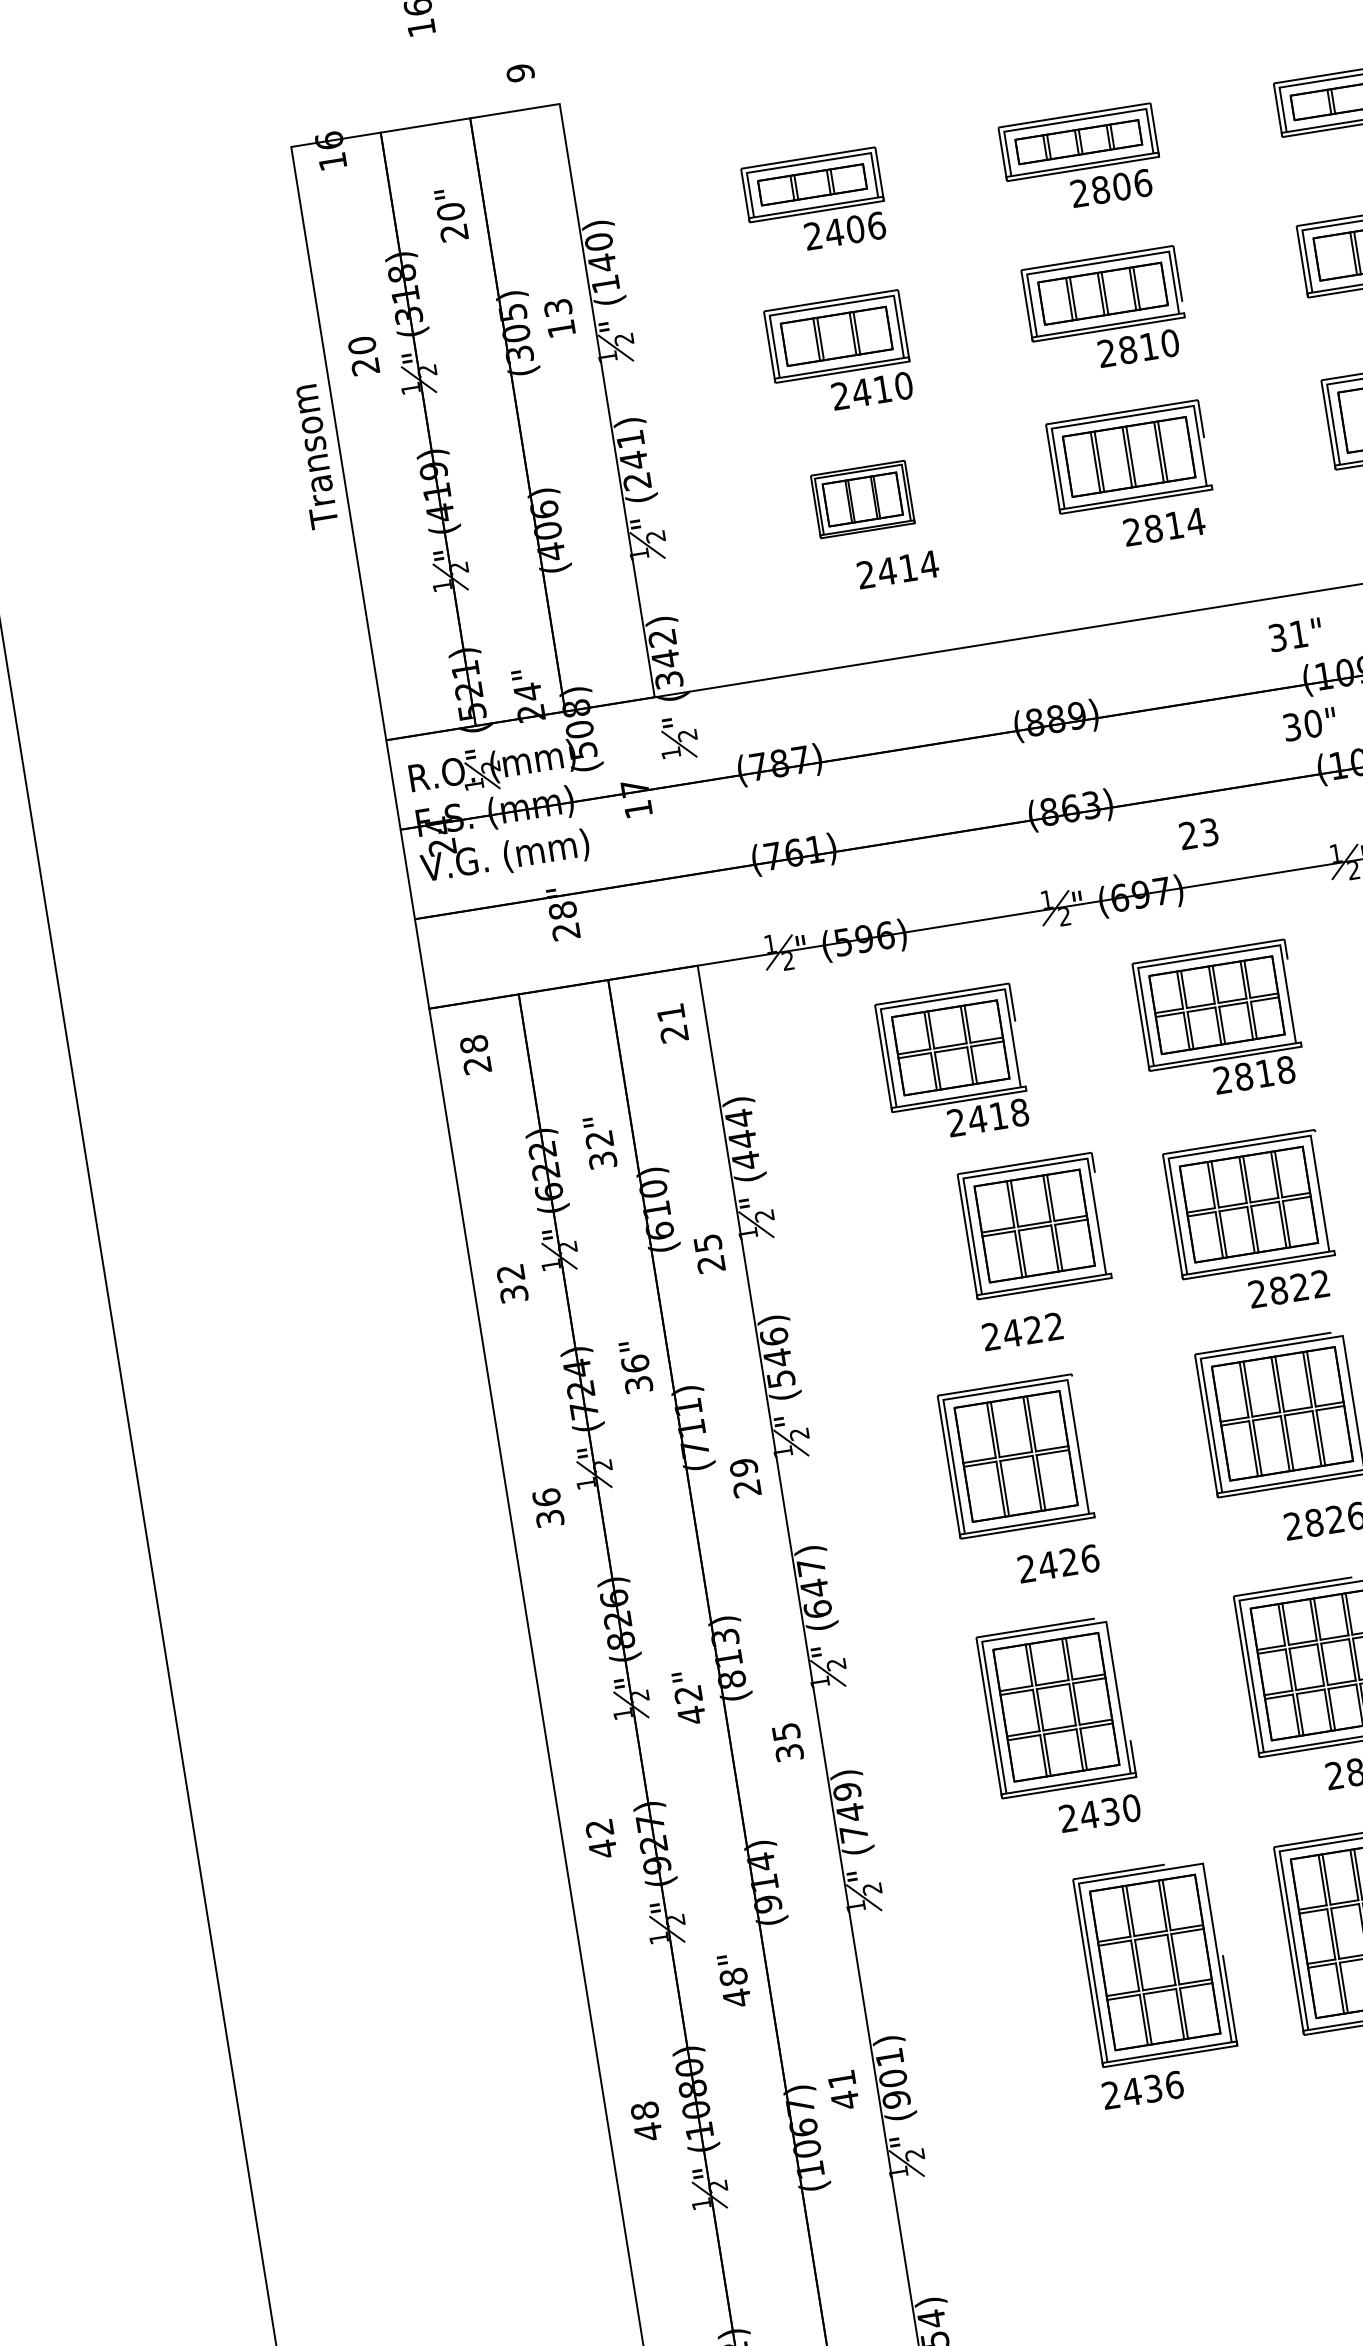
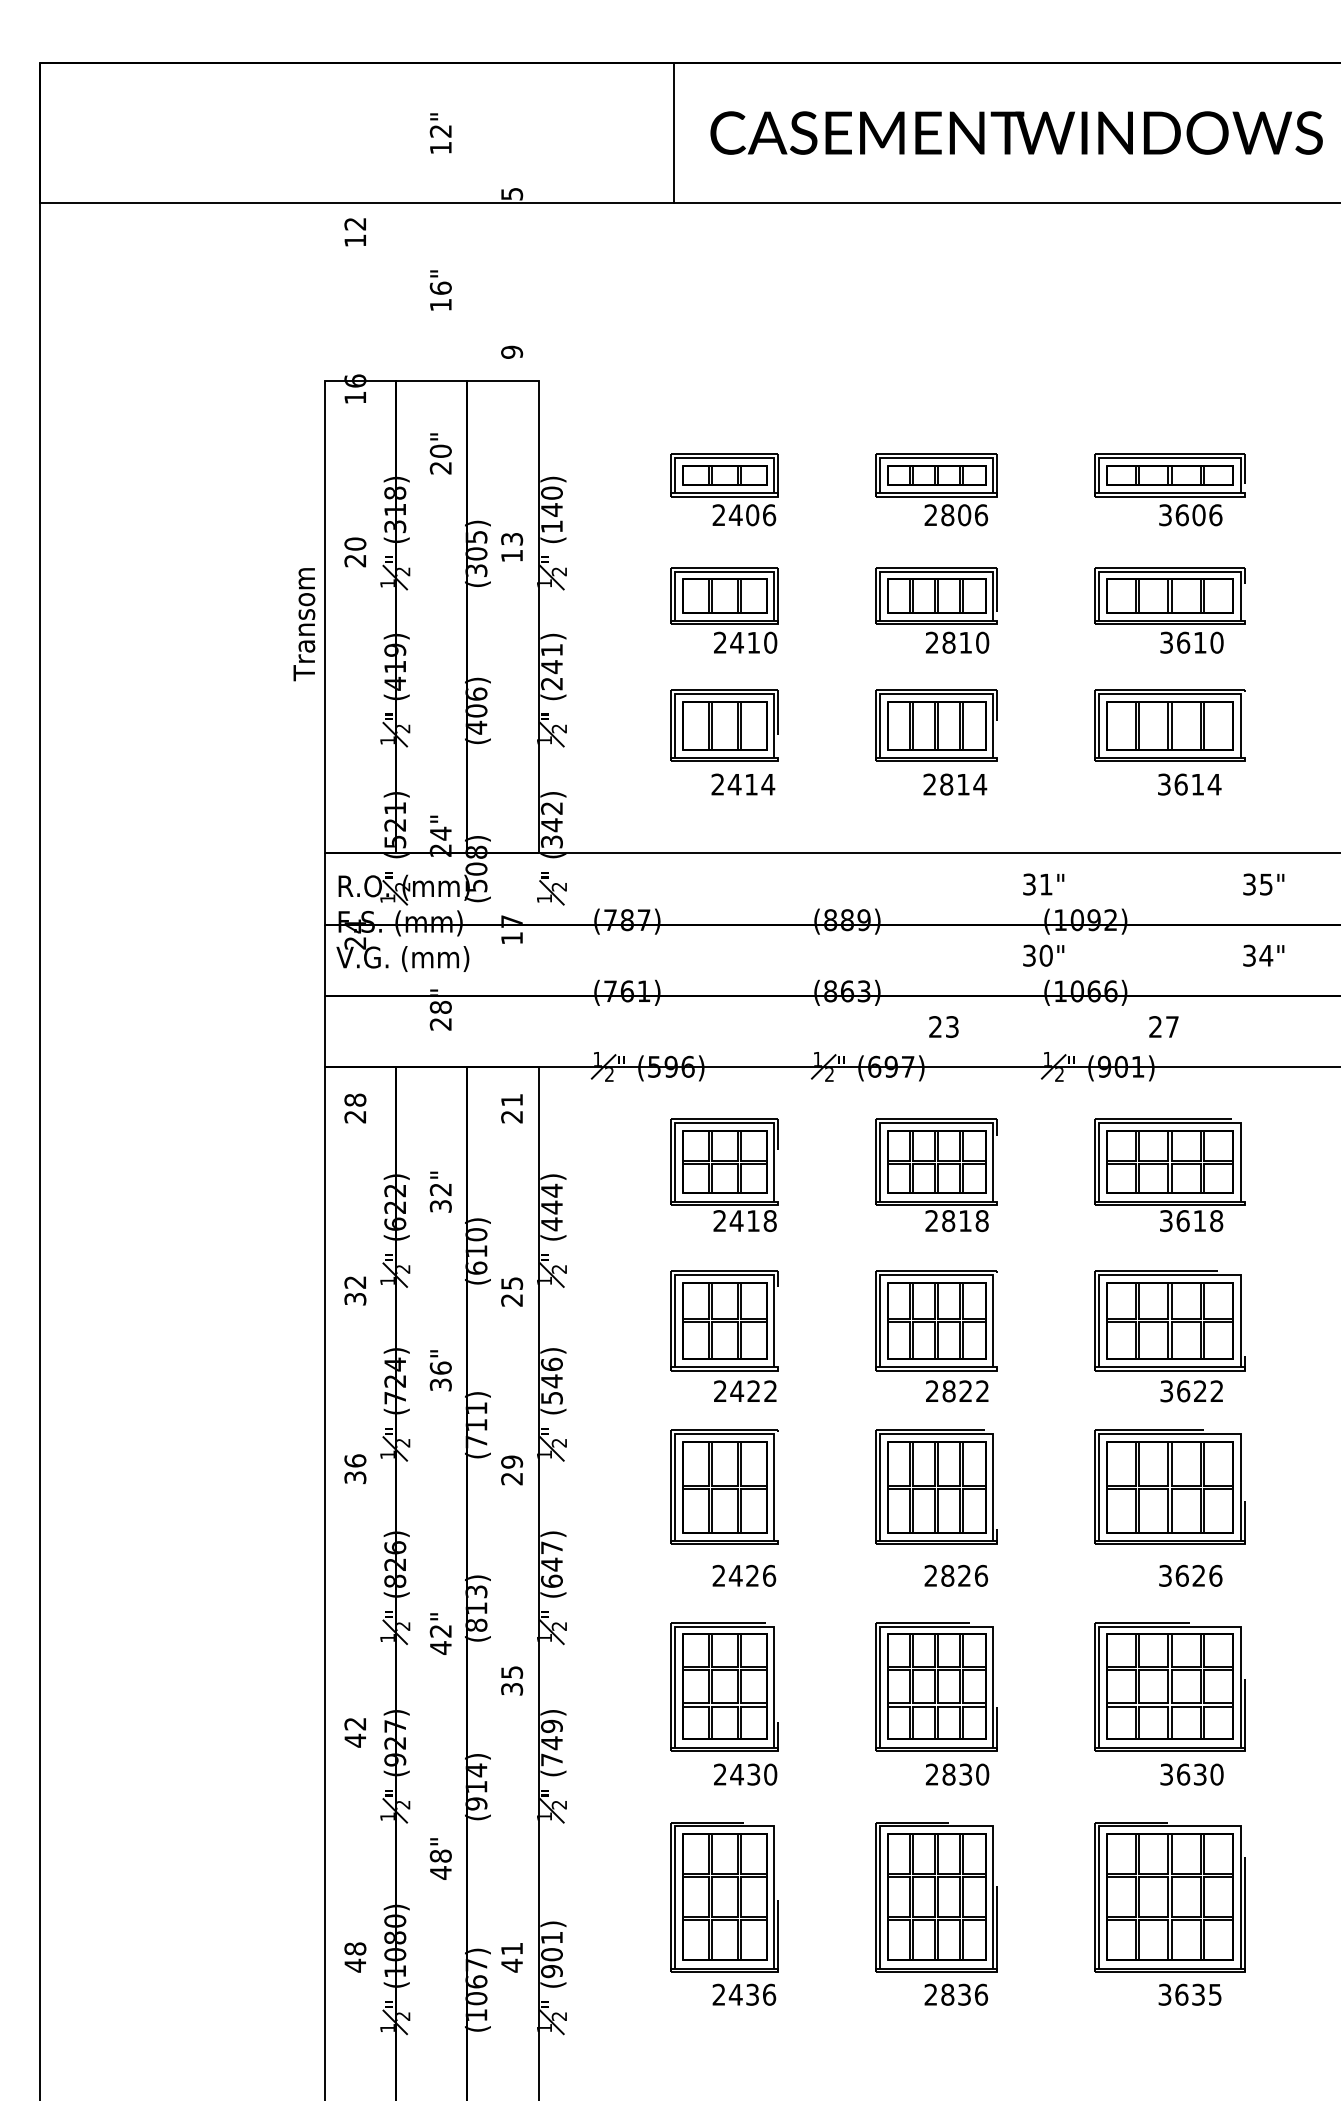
part: (862, 499) -> (724, 725), size x1.43
part: (1034, 1225) -> (724, 1320), moved
part: (1154, 1962) -> (724, 1897), moved

